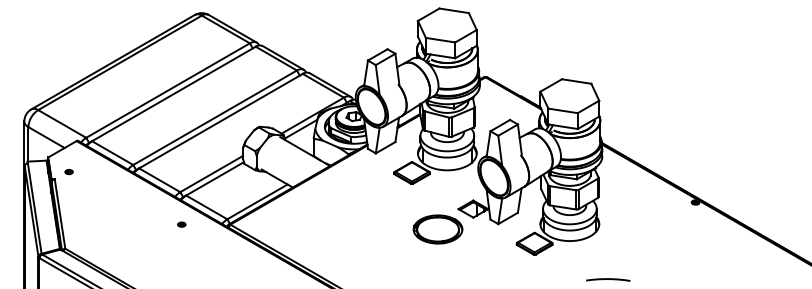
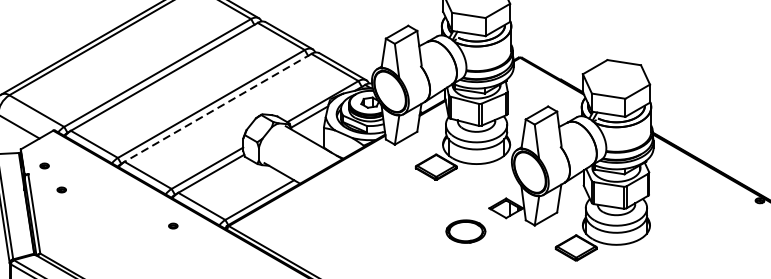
line: (220, 121) -> (217, 108), solid -> dashed
part: (83, 193) -> (61, 190), added
part: (437, 229) -> (465, 231), size x0.7

